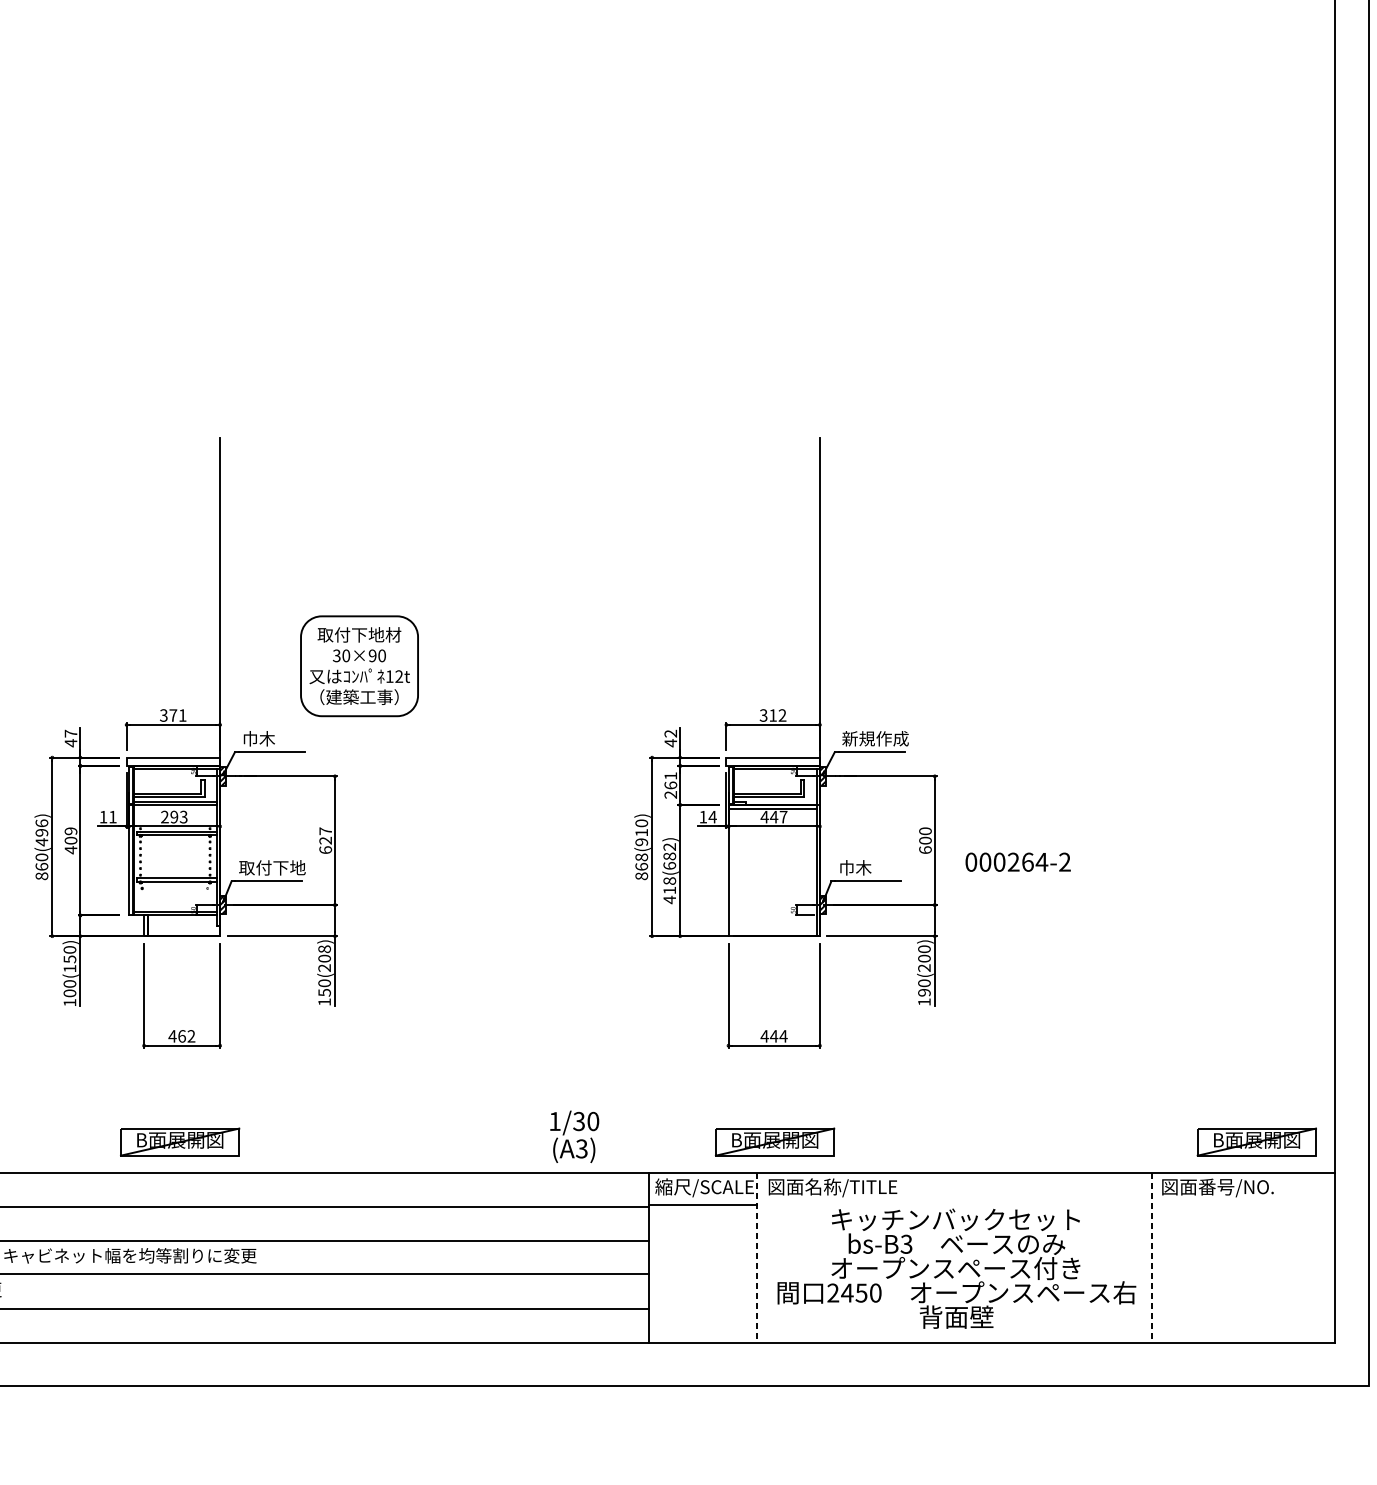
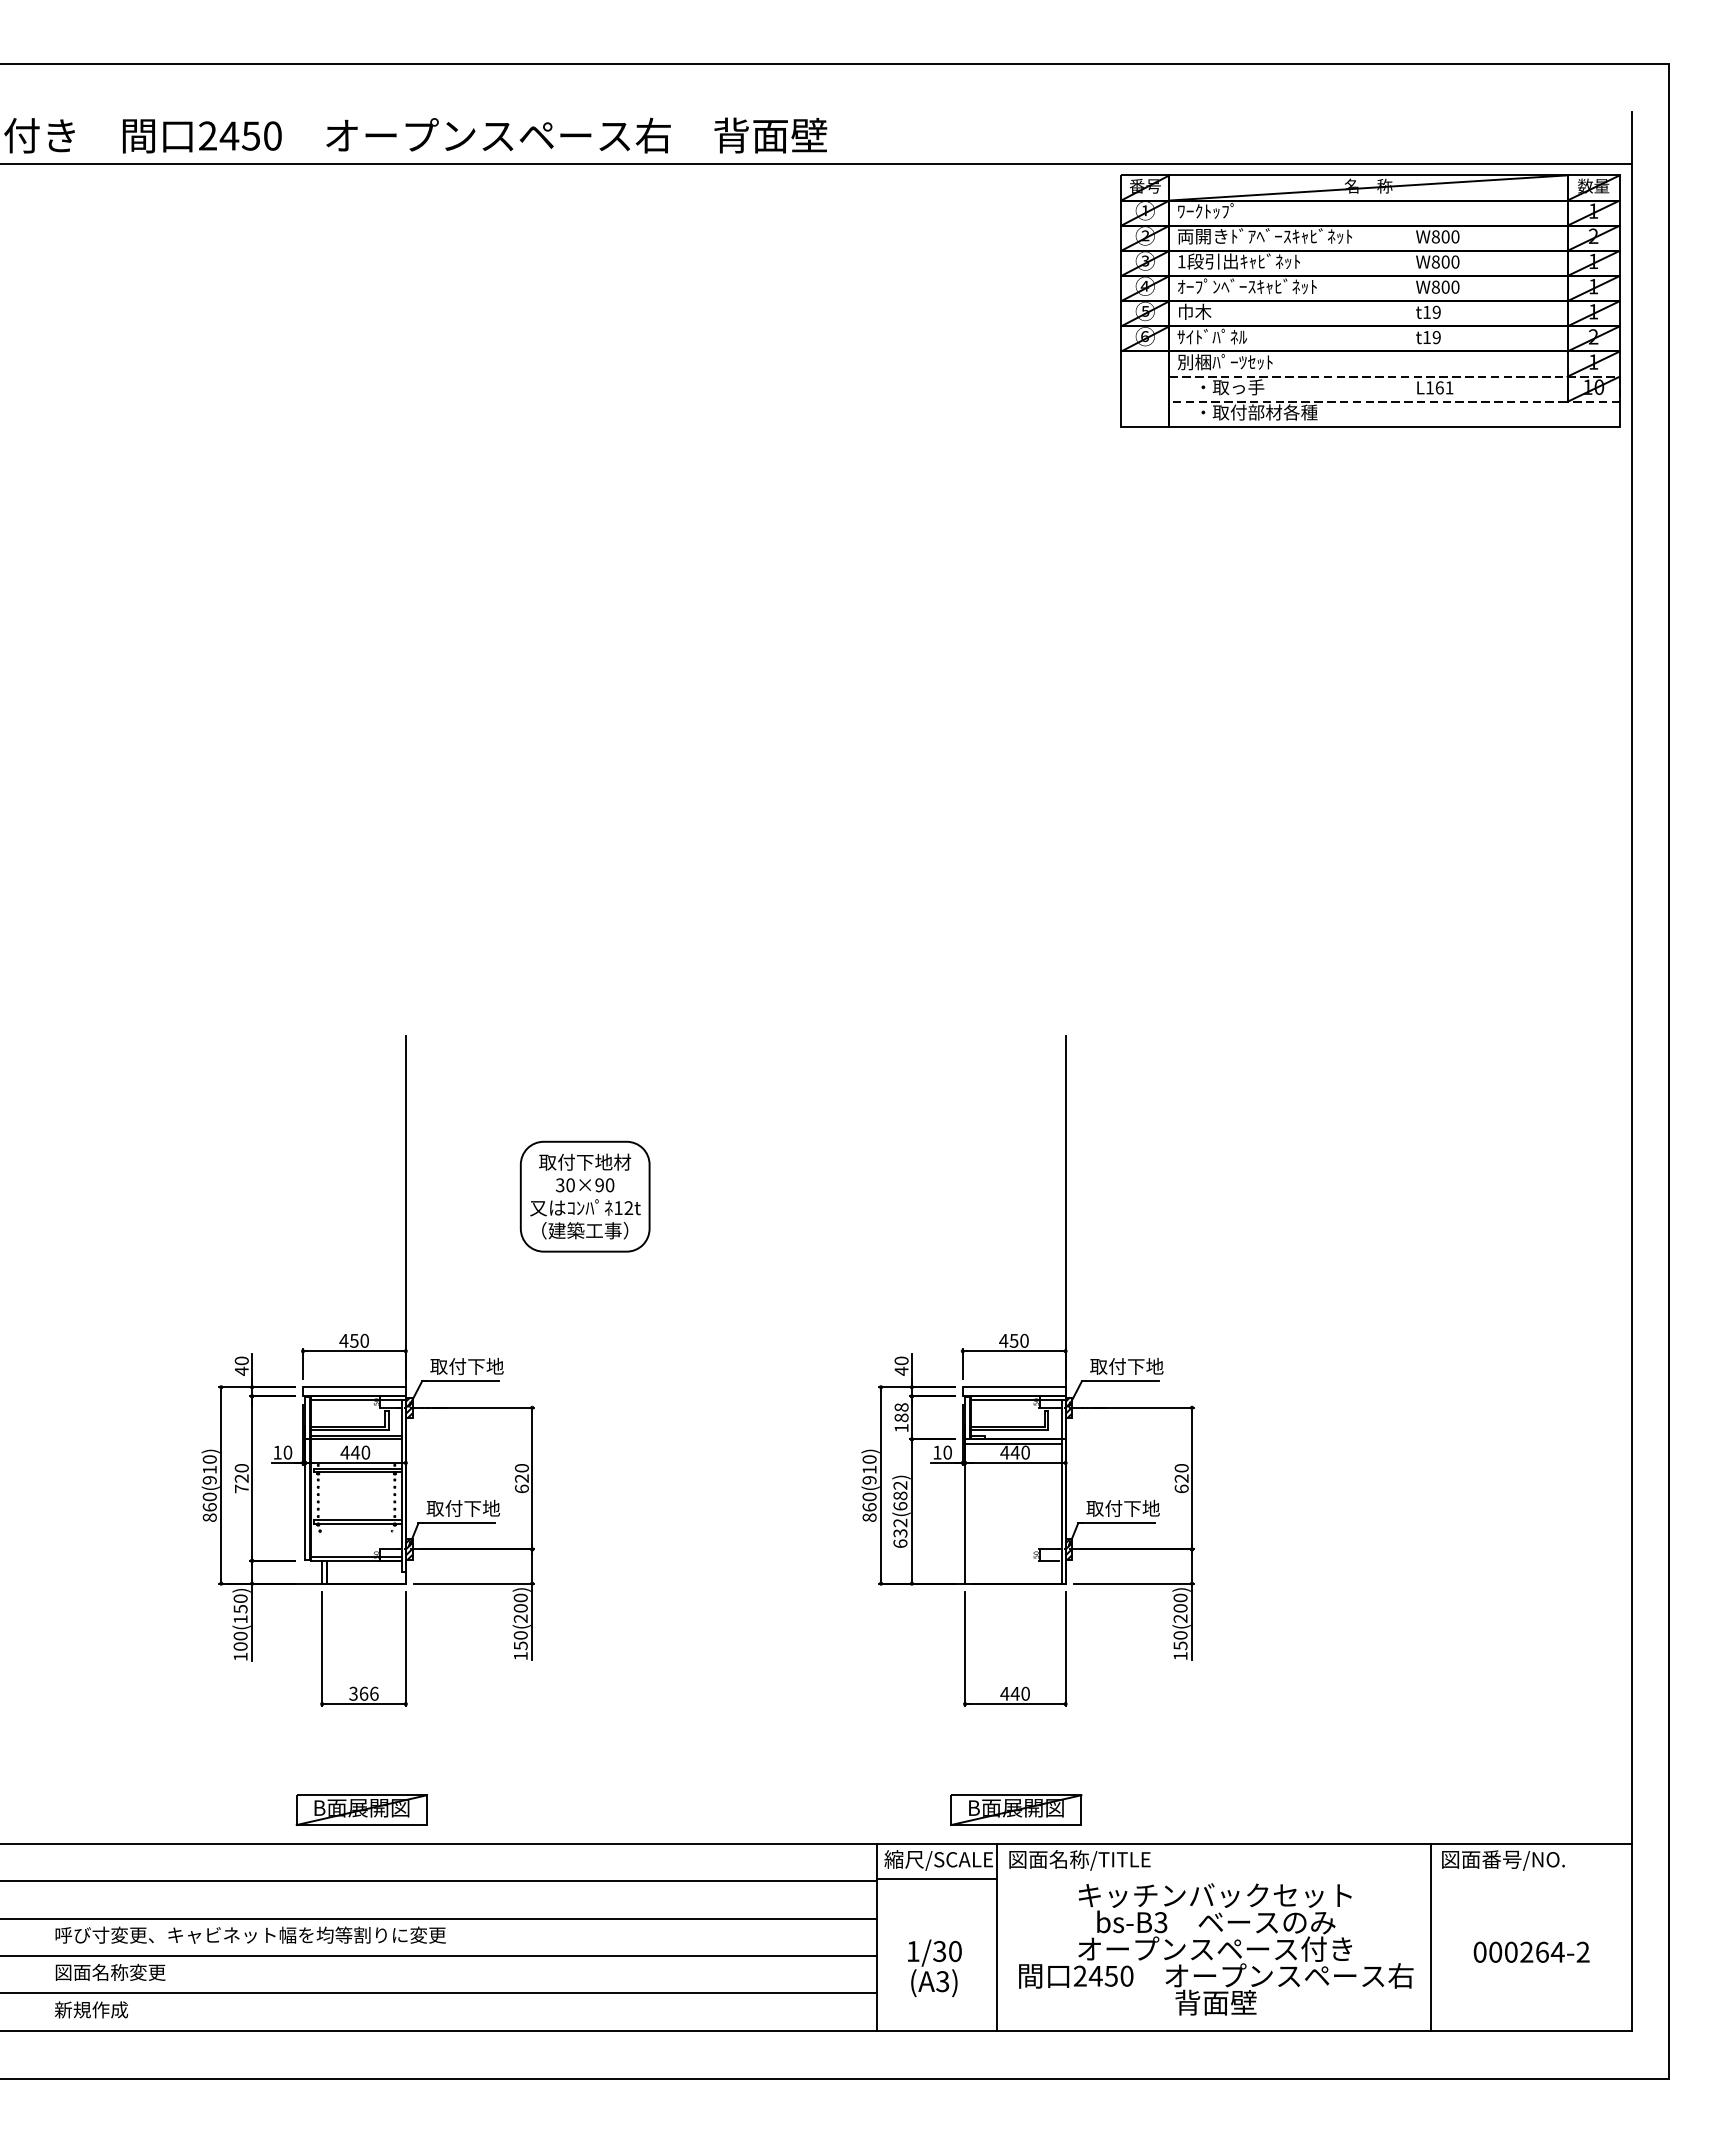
part: (358, 666) -> (584, 1196), moved
text: (172, 715) -> (353, 1340), 371 -> 450
text: (772, 715) -> (1013, 1340), 312 -> 450
text: (70, 733) -> (241, 1360), 47 -> 40
text: (670, 733) -> (901, 1360), 42 -> 40
text: (275, 737) -> (466, 1365), 巾木 -> 取付下地
text: (875, 737) -> (1126, 1365), 新規作成 -> 取付下地
text: (670, 785) -> (901, 1417), 261 -> 188
text: (112, 816) -> (287, 1452), 11 -> 10
text: (174, 816) -> (355, 1452), 293 -> 440
text: (712, 816) -> (947, 1452), 14 -> 10
text: (783, 816) -> (1025, 1452), 447 -> 440
text: (325, 831) -> (521, 1468), 627 -> 620
text: (41, 832) -> (209, 1469), 860(496) -> 860(910)
text: (70, 840) -> (241, 1478), 409 -> 720
text: (925, 840) -> (1181, 1478), 600 -> 620
text: (641, 856) -> (869, 1496), 868(910) -> 860(910)
text: (1018, 861) -> (1531, 1951), moved
text: (871, 866) -> (1122, 1507), 巾木 -> 取付下地
text: (669, 890) -> (900, 1533), 418(682) -> 632(682)
text: (324, 948) -> (520, 1597), 150(208) -> 150(200)
text: (924, 992) -> (1180, 1645), 190(200) -> 150(200)
text: (181, 1036) -> (363, 1693), 462 -> 366
text: (783, 1036) -> (1025, 1693), 444 -> 440
text: (574, 1136) -> (934, 1968), moved
part: (1257, 1141) -> (1546, 1809), removed
line: (757, 1257) -> (996, 1937), dashed -> solid
line: (1152, 1257) -> (1431, 1937), dashed -> solid

